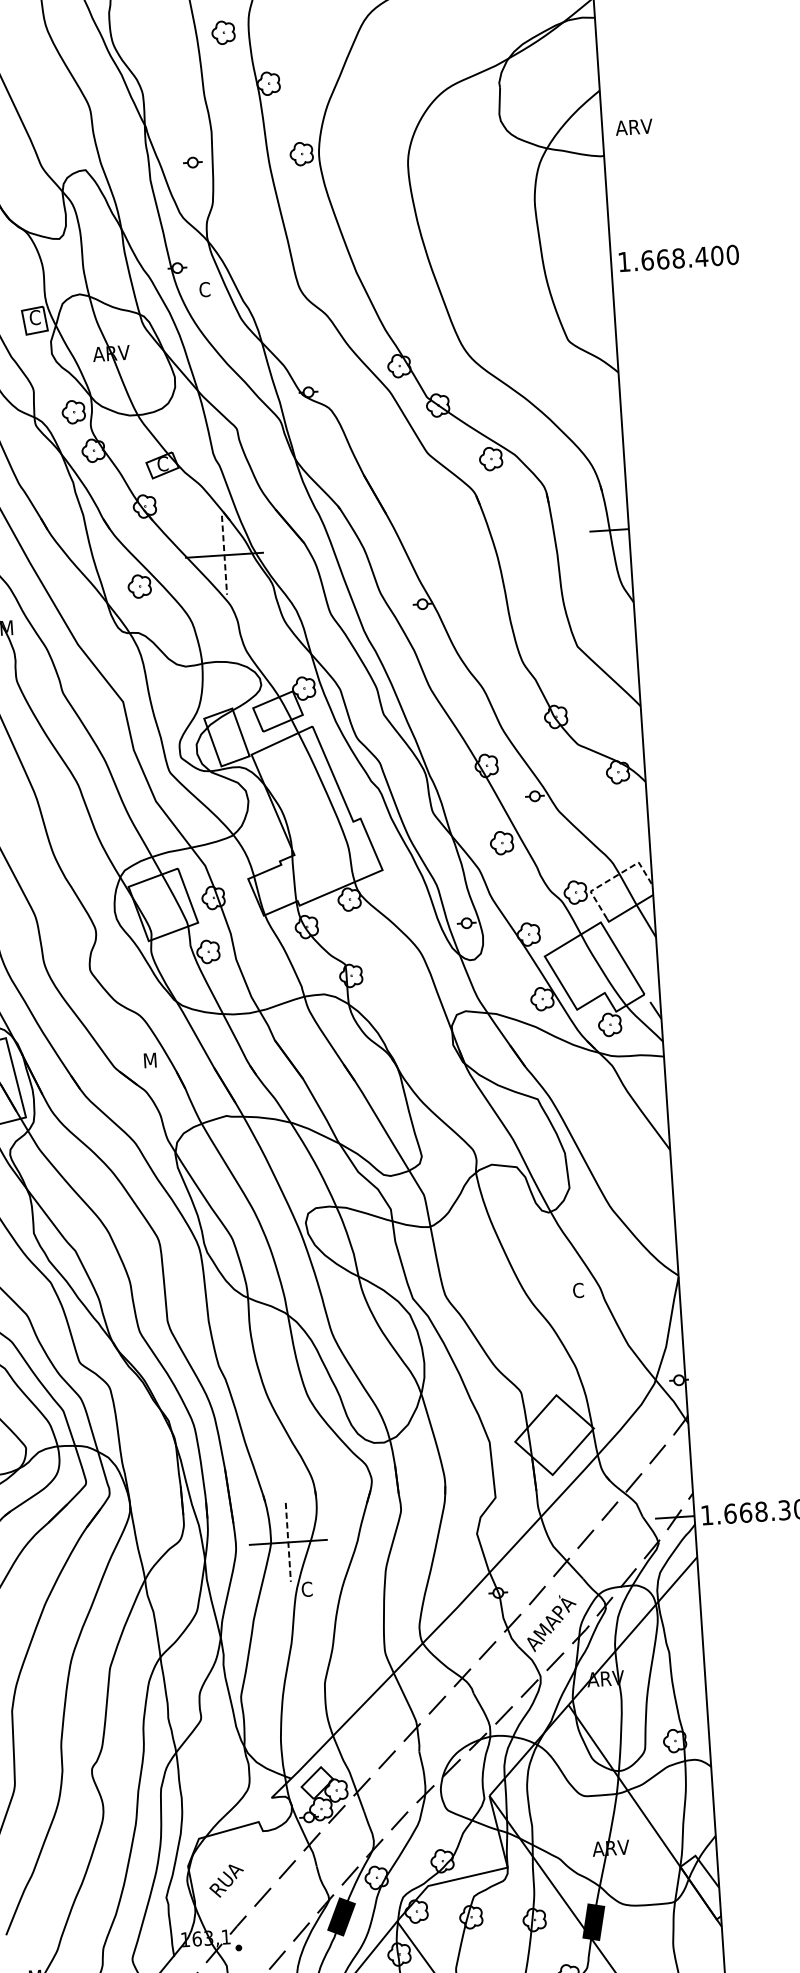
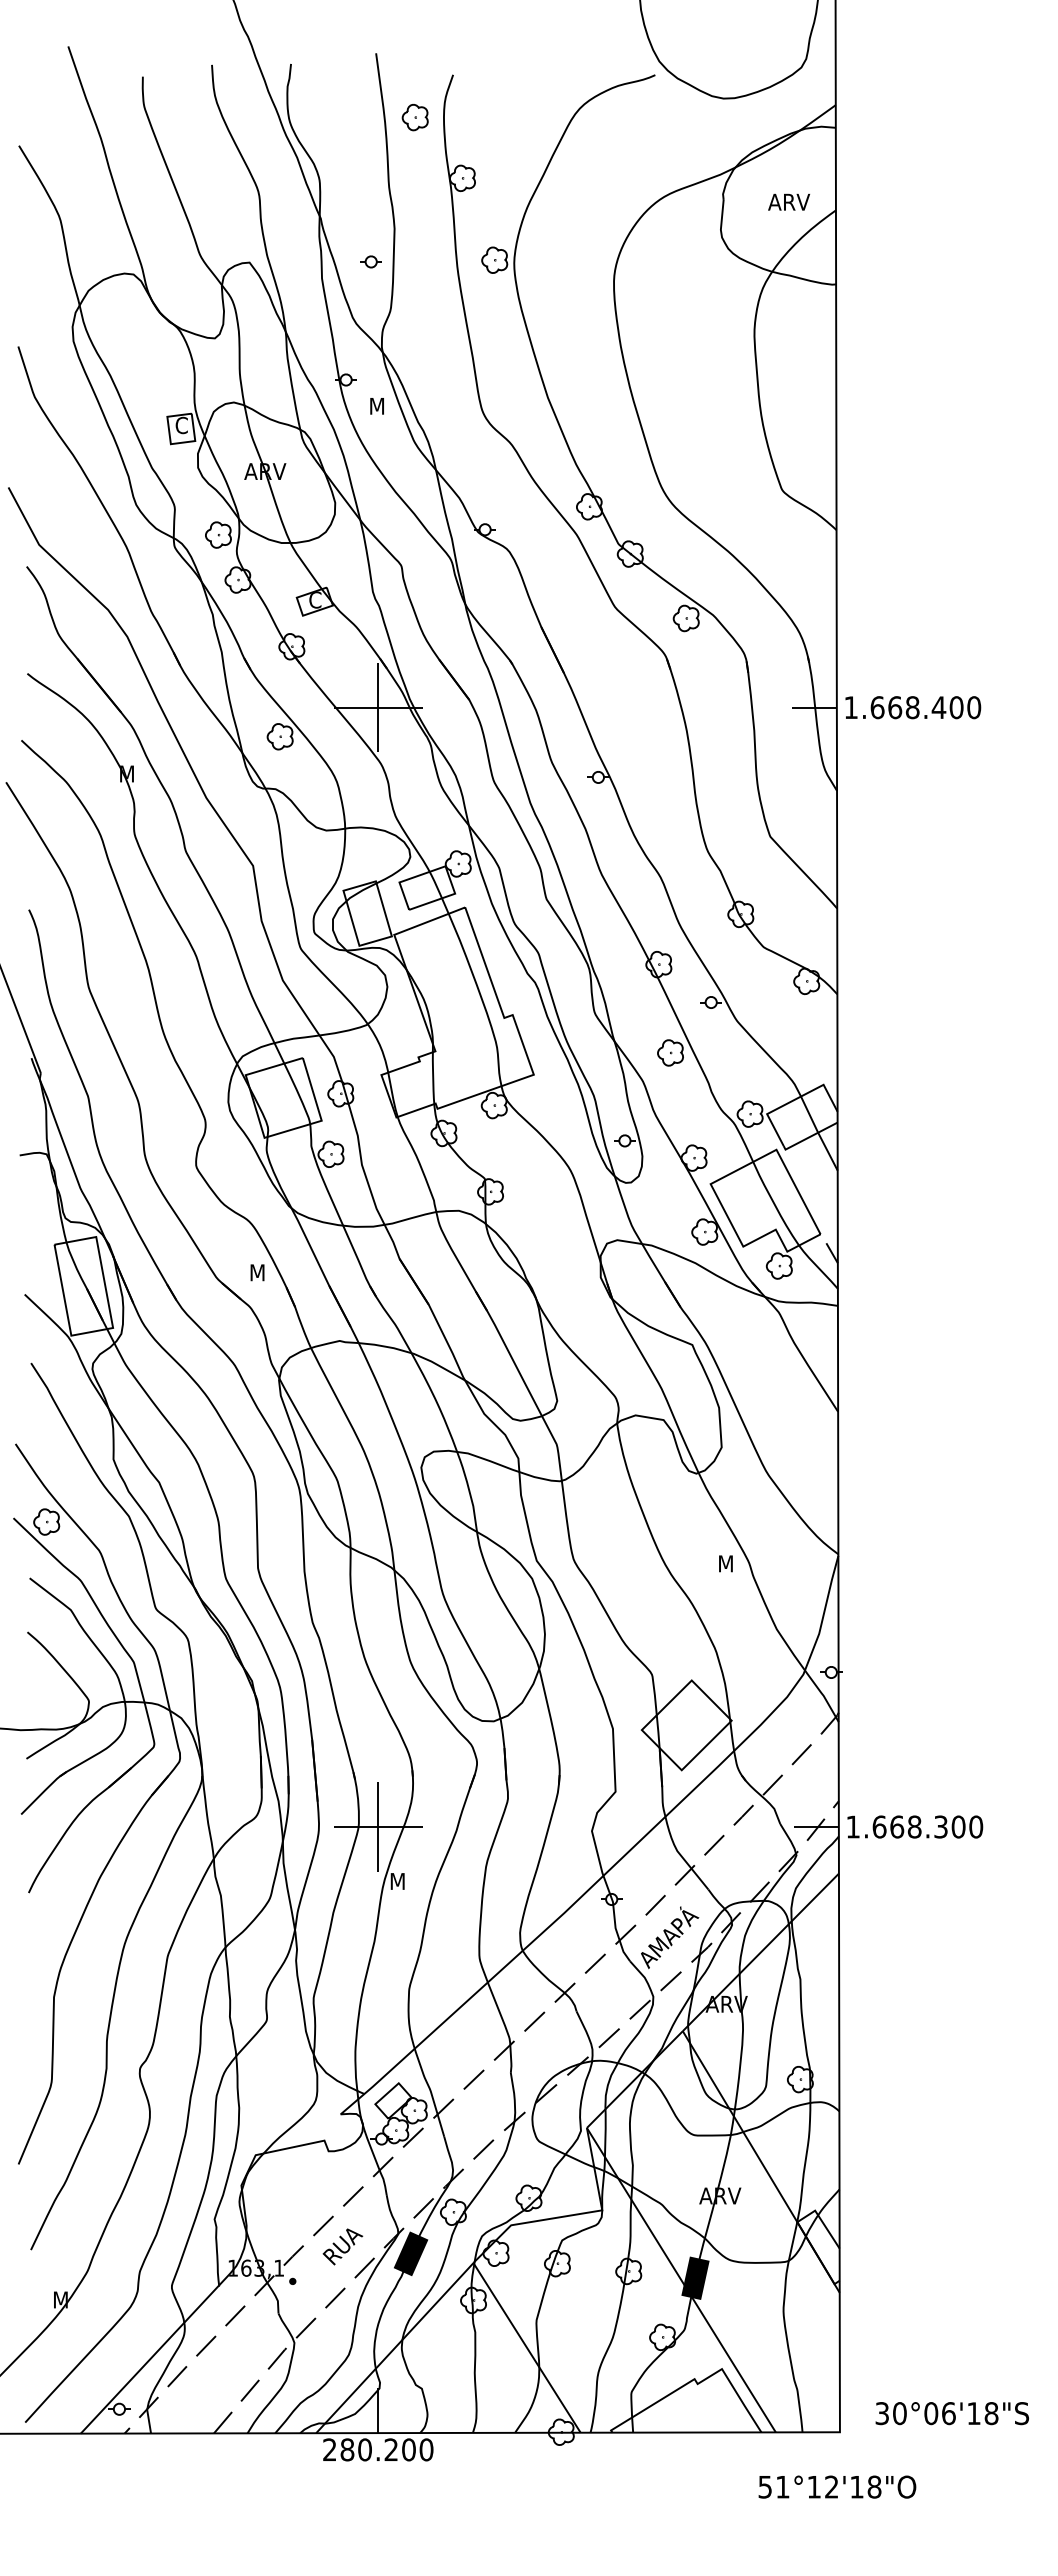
text: (634, 126) -> (789, 201), moved
text: (679, 258) -> (913, 707), moved
text: (205, 288) -> (376, 405), C -> M
line: (224, 555) -> (378, 707), dashed -> solid
line: (613, 878) -> (793, 1100), dashed -> solid
text: (579, 1290) -> (725, 1563), C -> M
line: (288, 1542) -> (378, 1827), dashed -> solid
text: (308, 1589) -> (397, 1881), C -> M
text: (226, 1880) -> (342, 2246), moved

